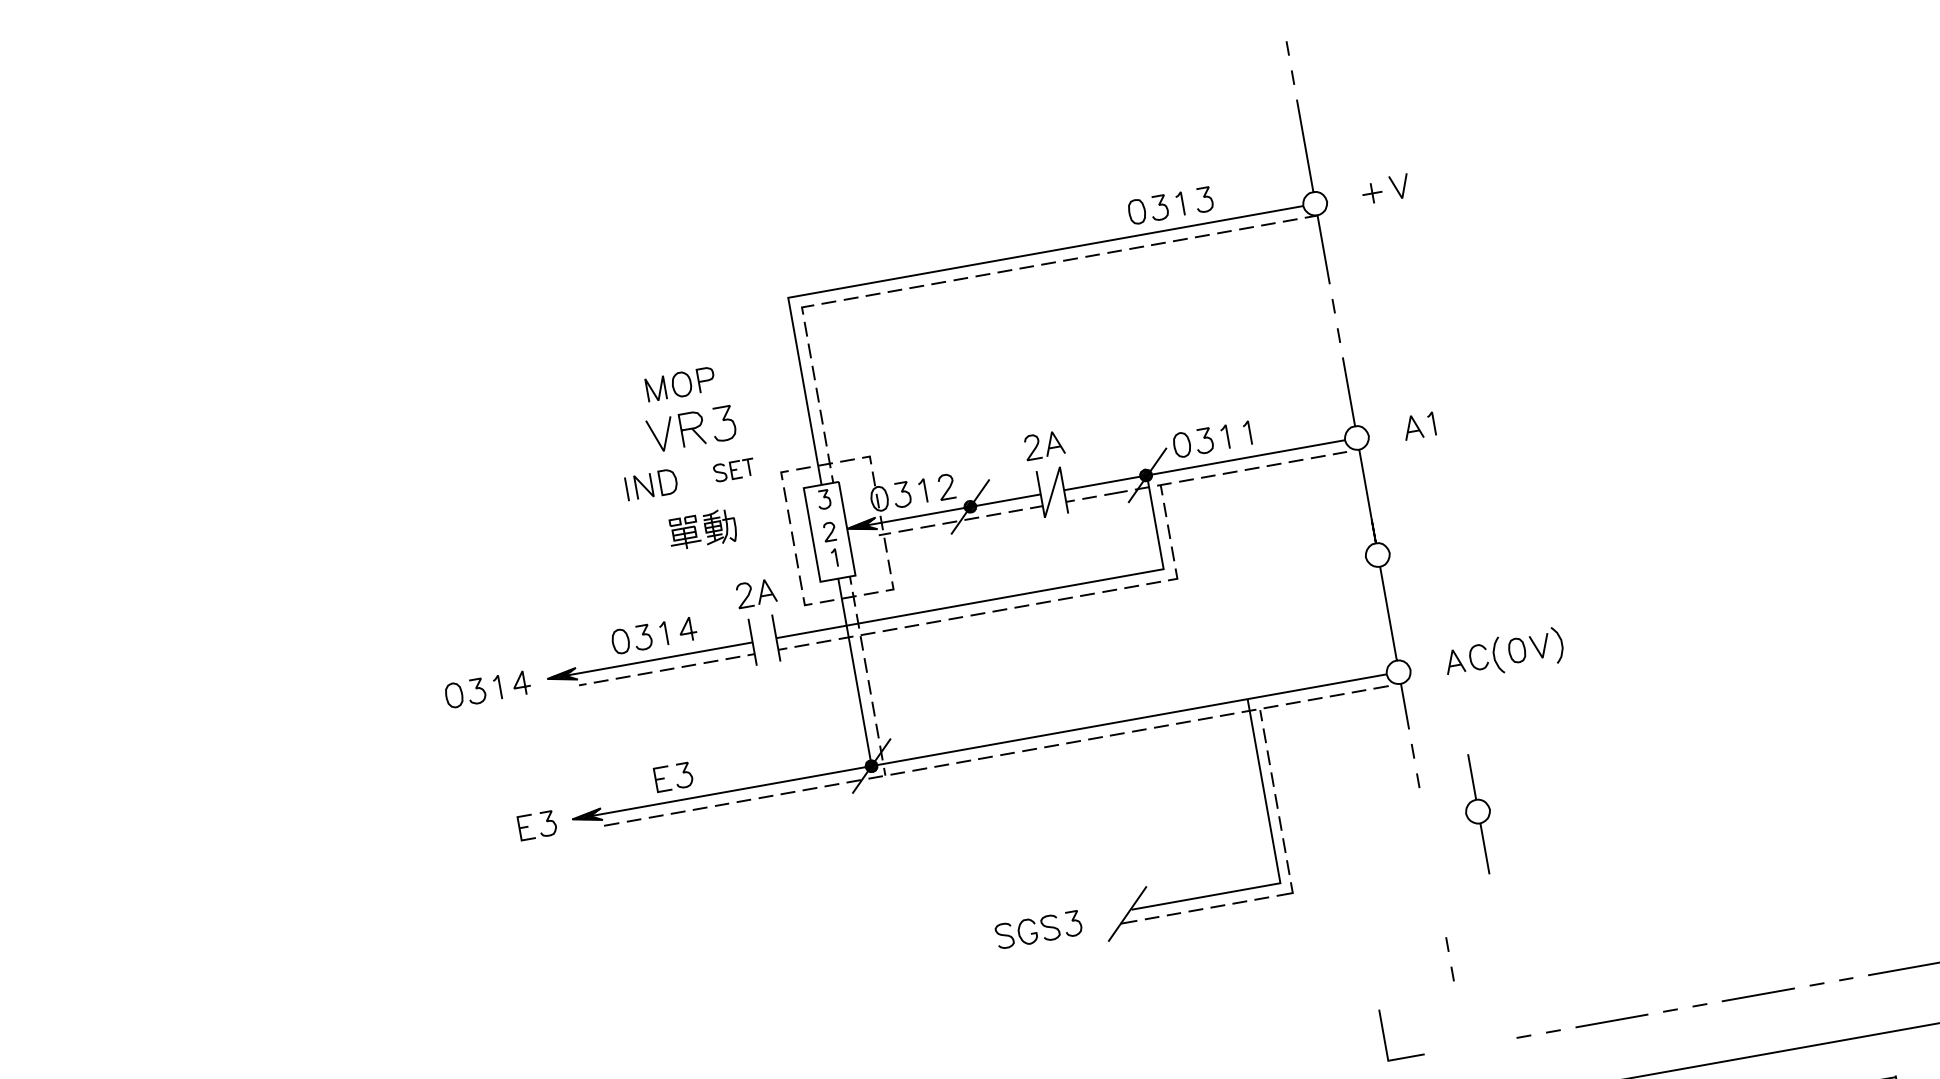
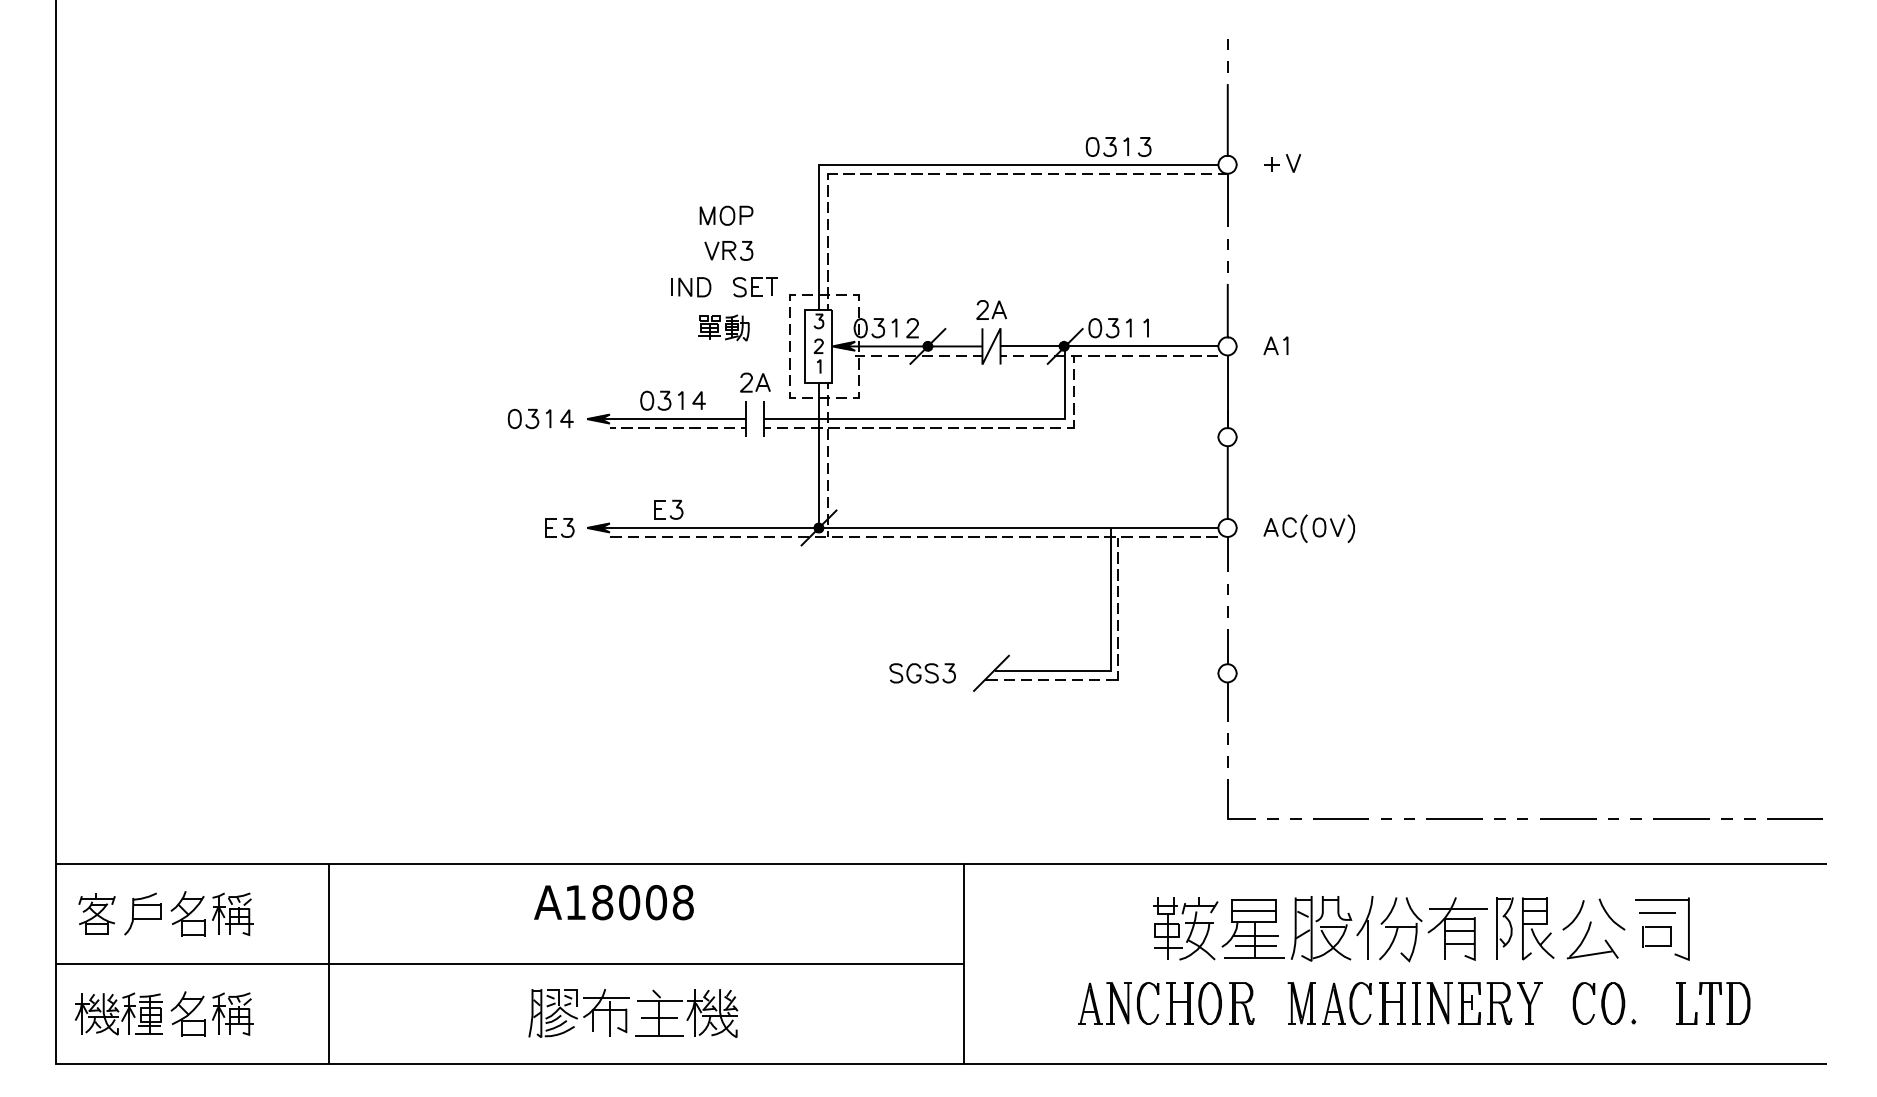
part: (691, 428) -> (728, 250), size x0.71
part: (734, 470) -> (755, 287), size x1.43
part: (1478, 814) -> (1227, 675), moved
line: (1384, 1036) -> (1228, 799), moved

